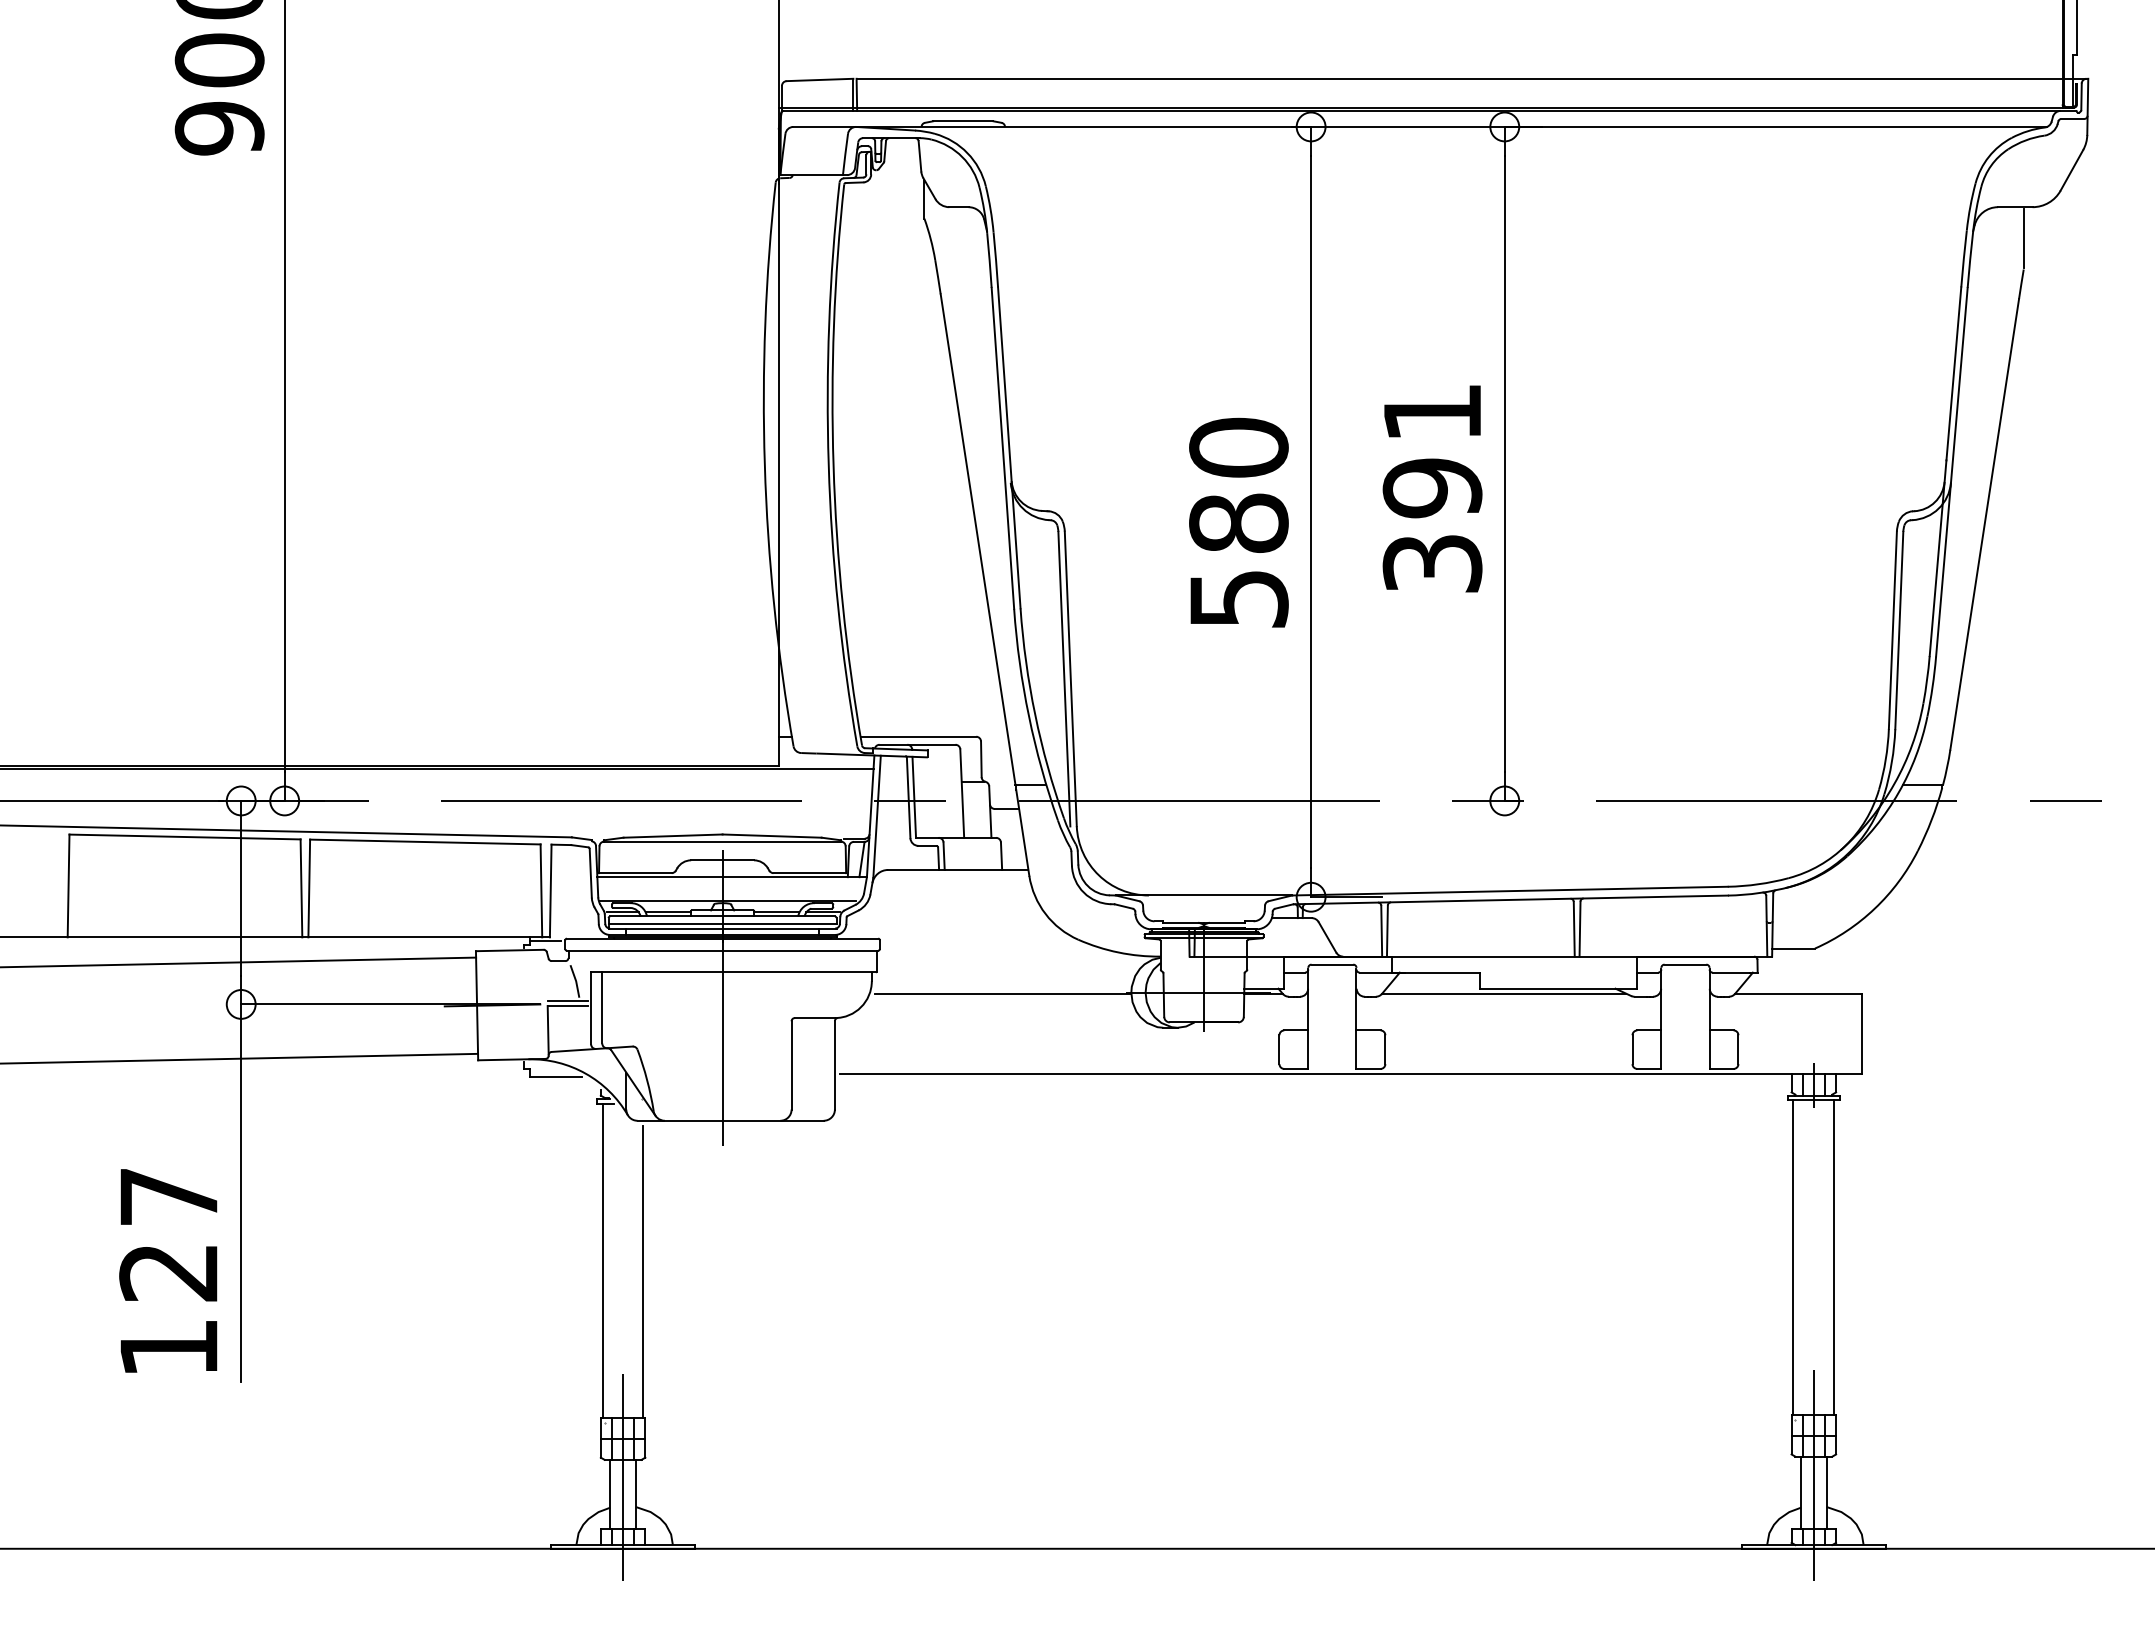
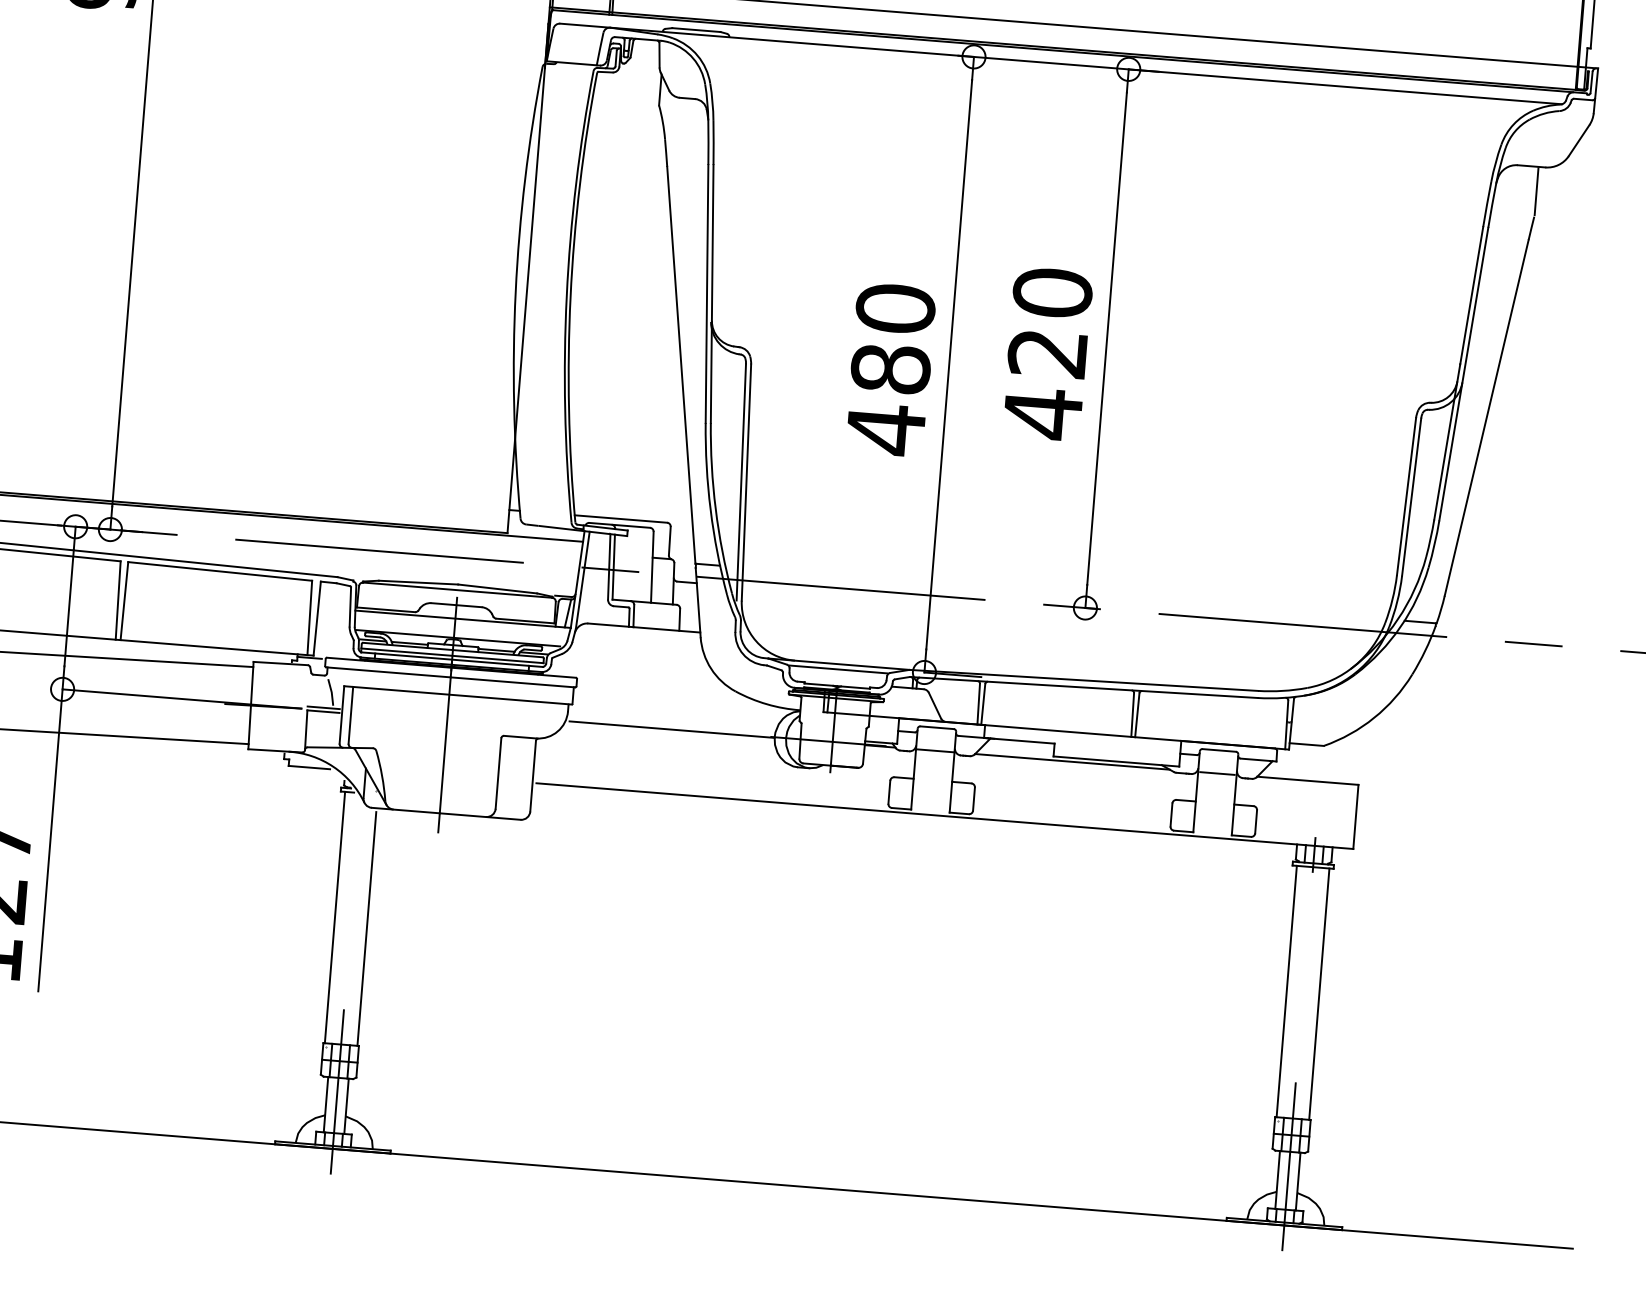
text: (1432, 488) -> (1047, 353), 391 -> 420
text: (1239, 598) -> (886, 429), 580 -> 480
line: (1203, 902) -> (838, 669), added
line: (1332, 993) -> (935, 750), added
line: (1684, 993) -> (1216, 773), added

